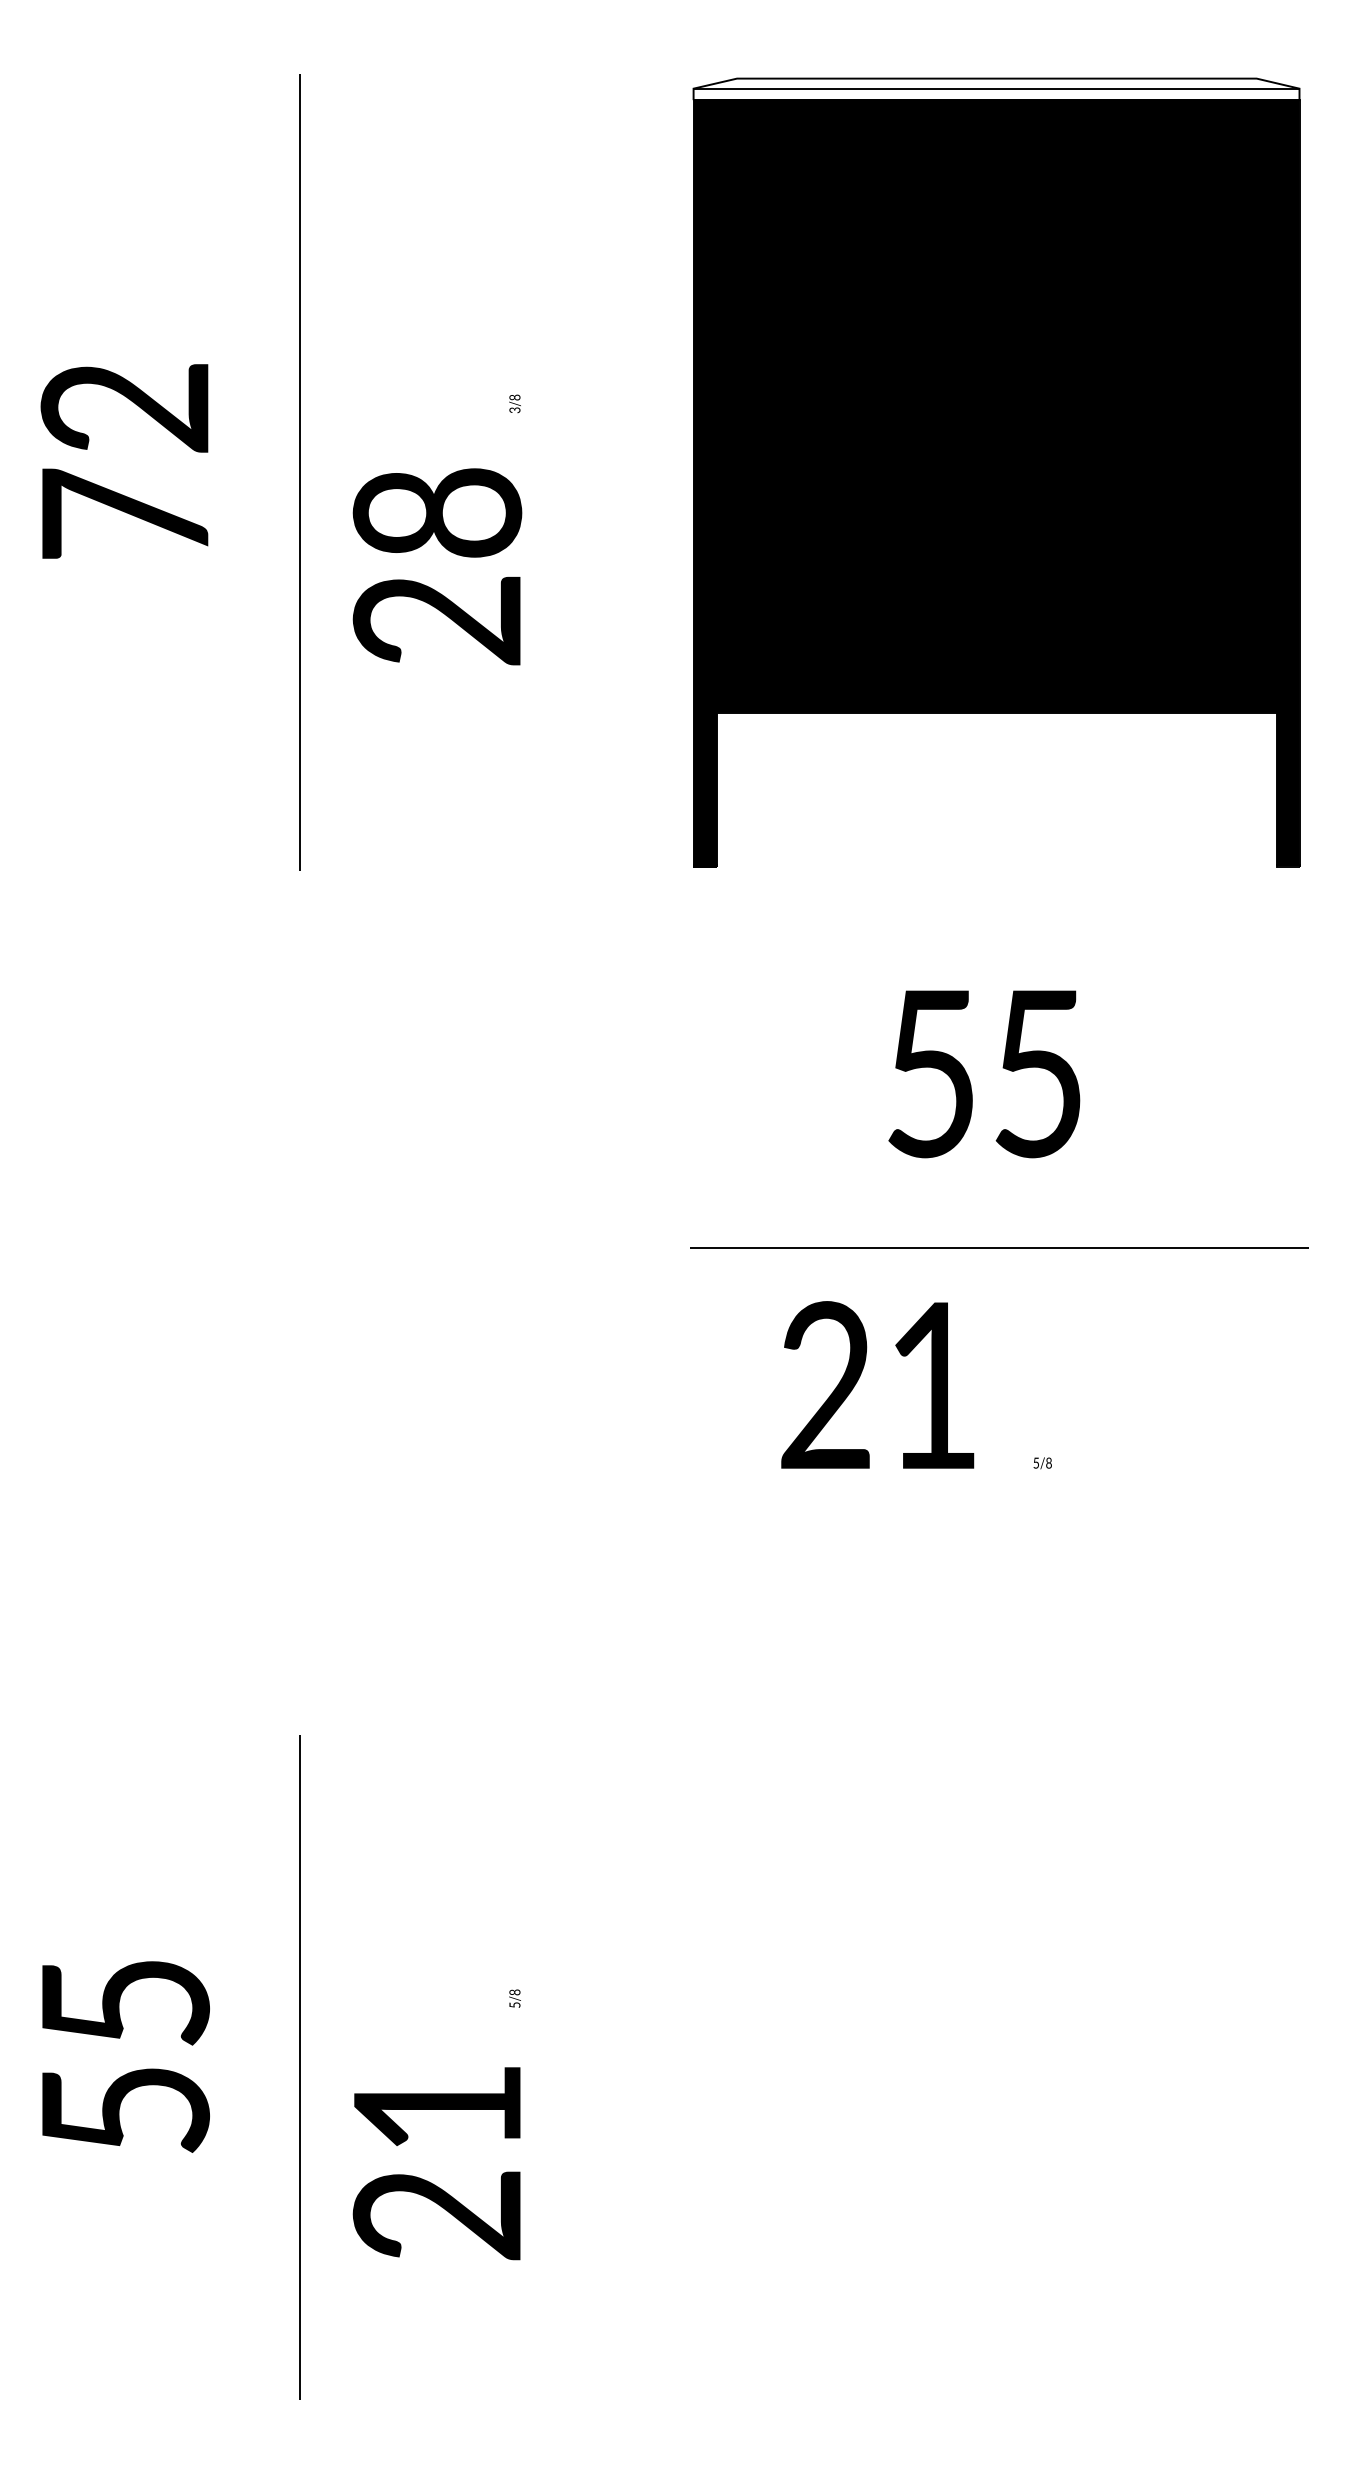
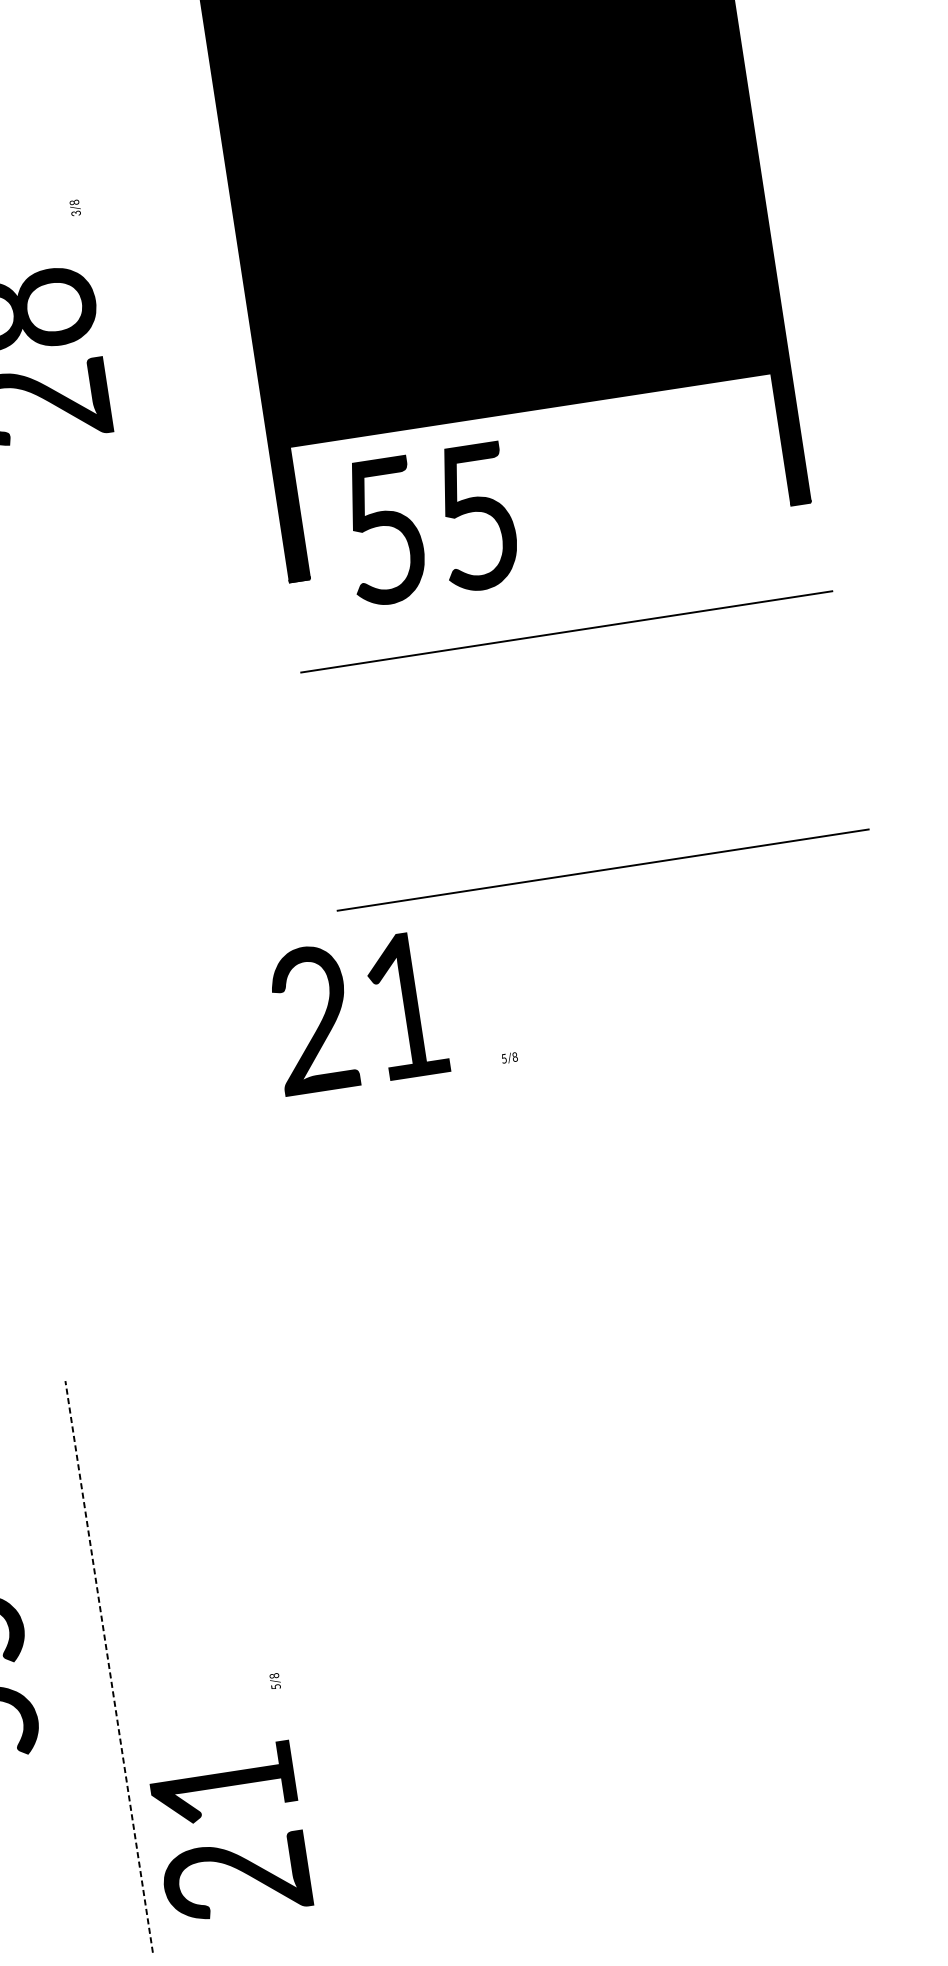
line: (999, 970) -> (566, 631), added
text: (984, 1074) -> (430, 524), moved
text: (916, 1385) -> (390, 1007), moved
line: (299, 2066) -> (108, 1666), solid -> dashed
text: (436, 2124) -> (224, 1799), moved

